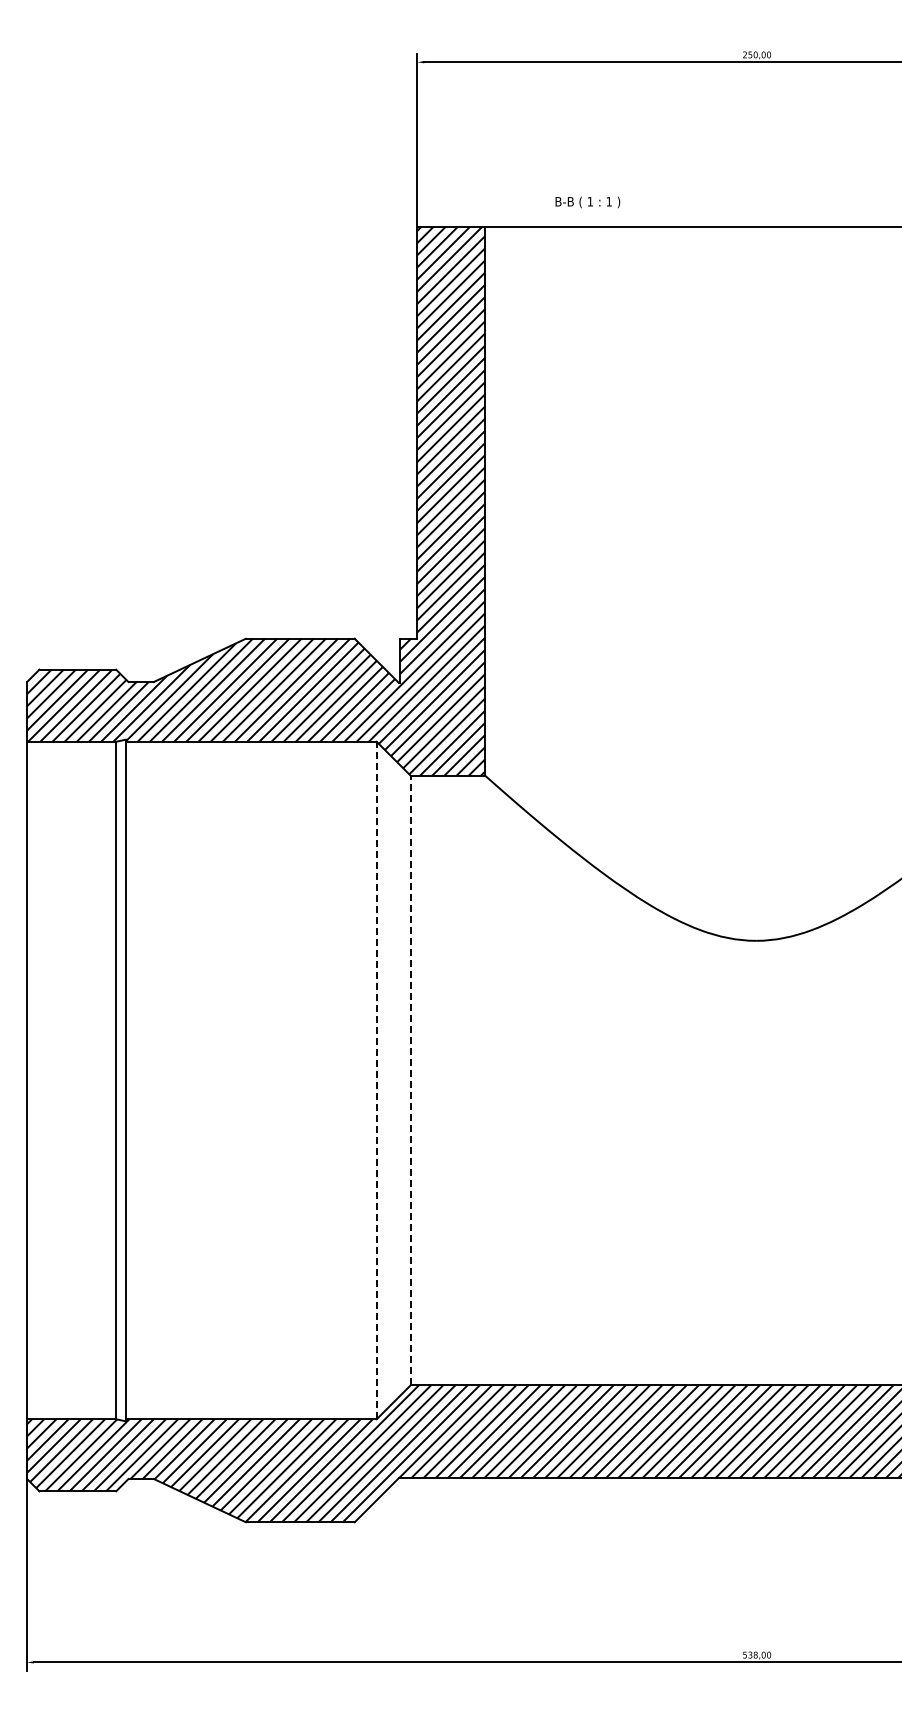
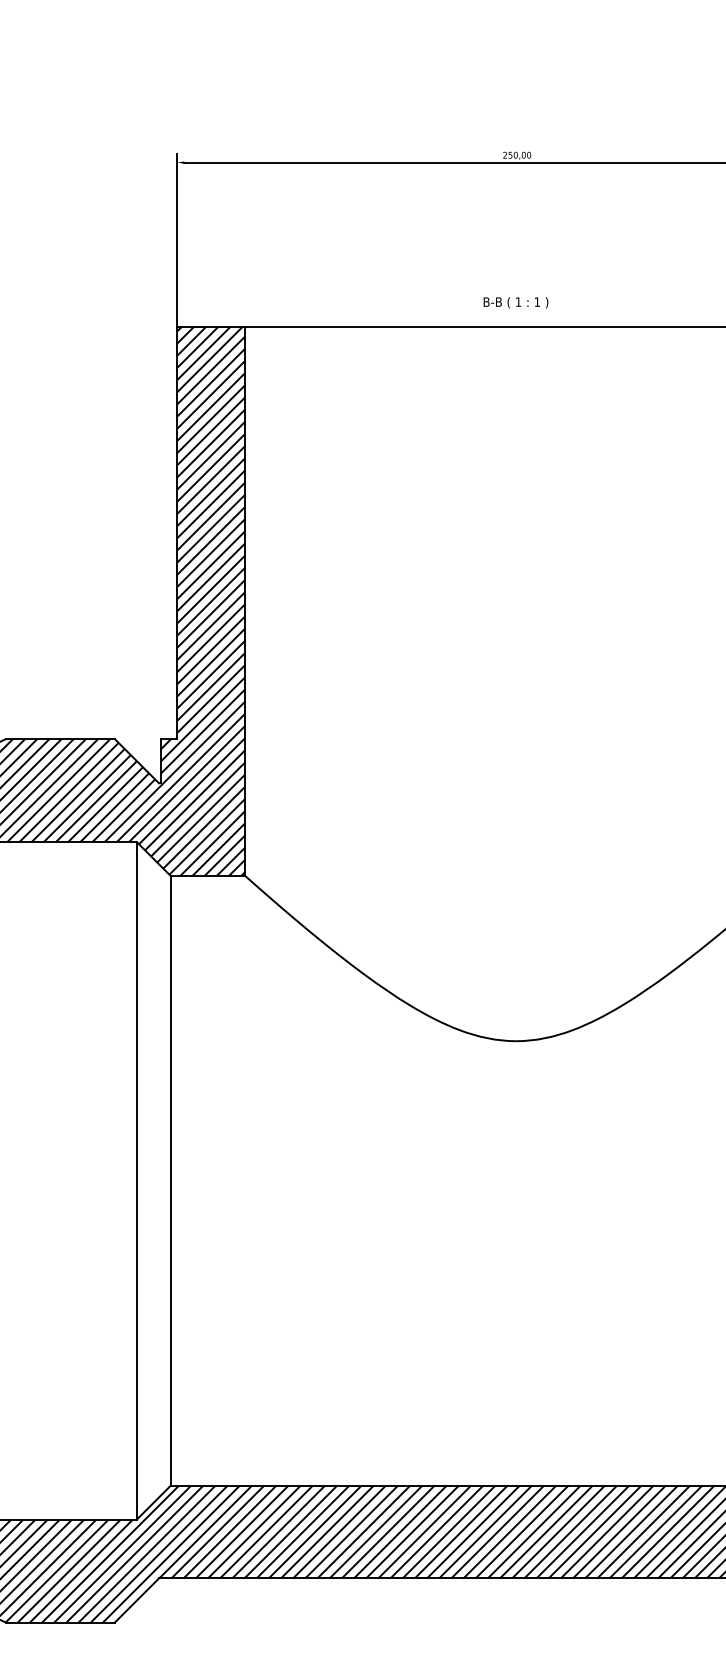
text: (587, 202) -> (515, 302), moved
line: (376, 1080) -> (136, 1180), dashed -> solid
line: (410, 1080) -> (170, 1180), dashed -> solid

